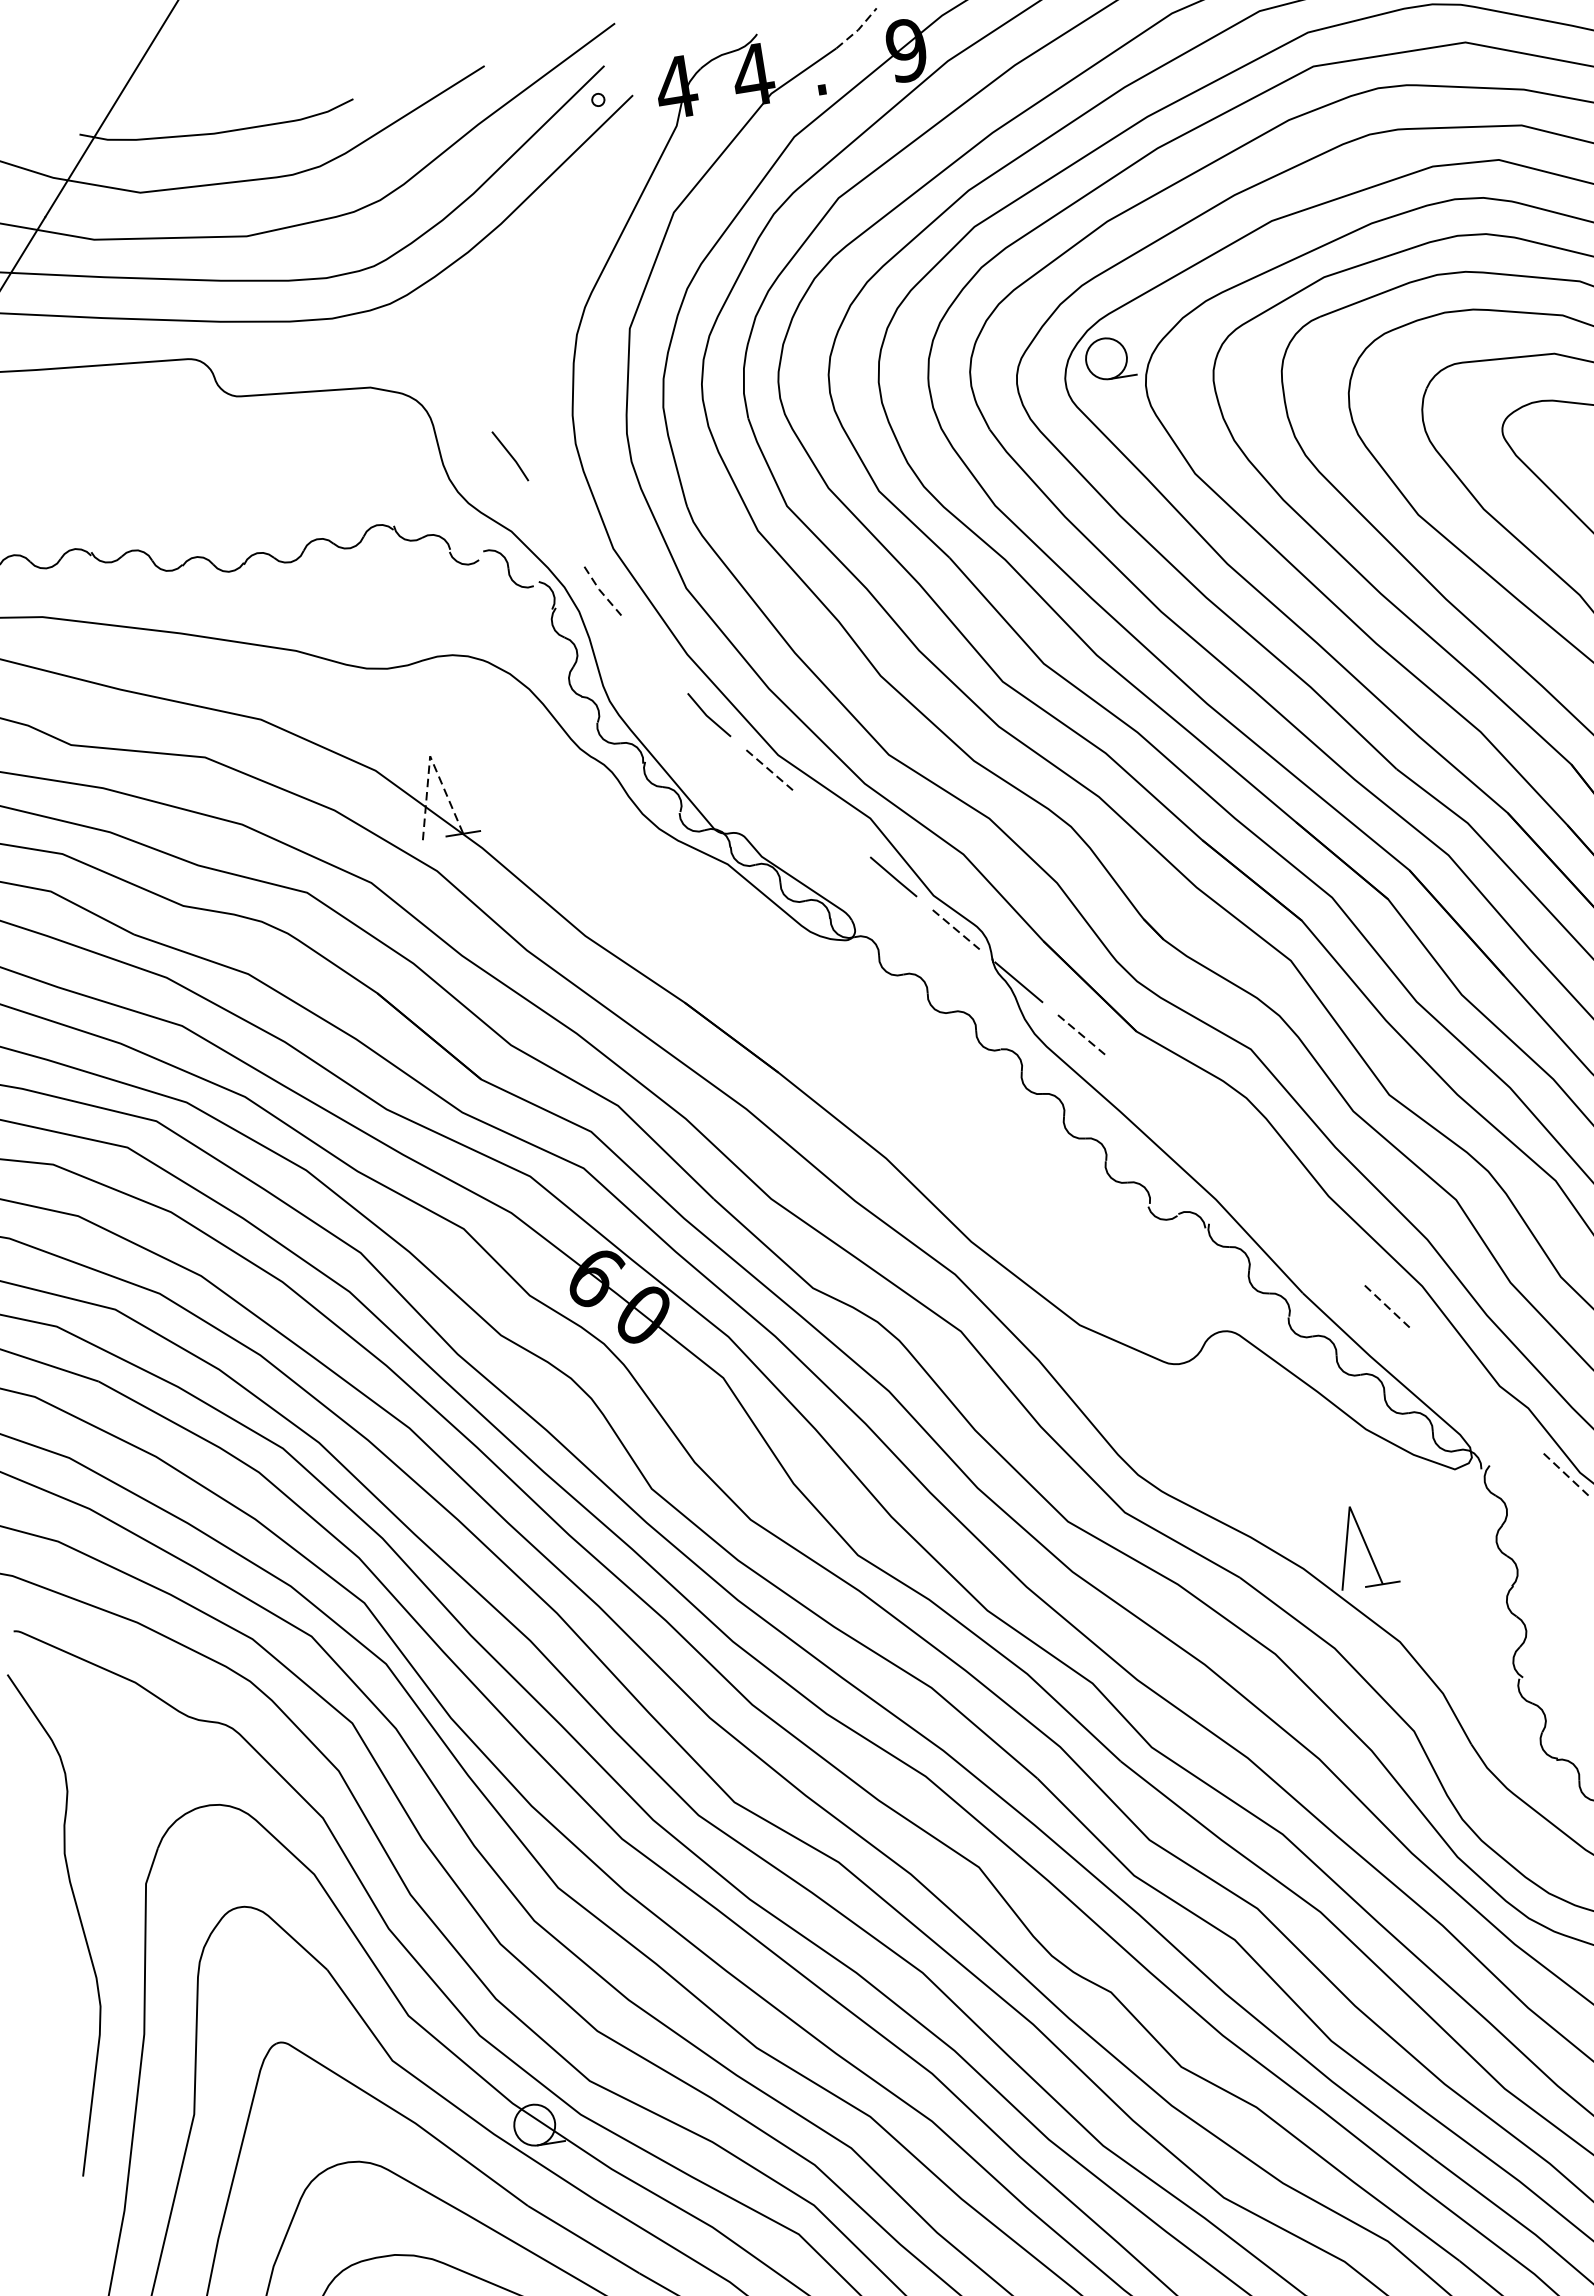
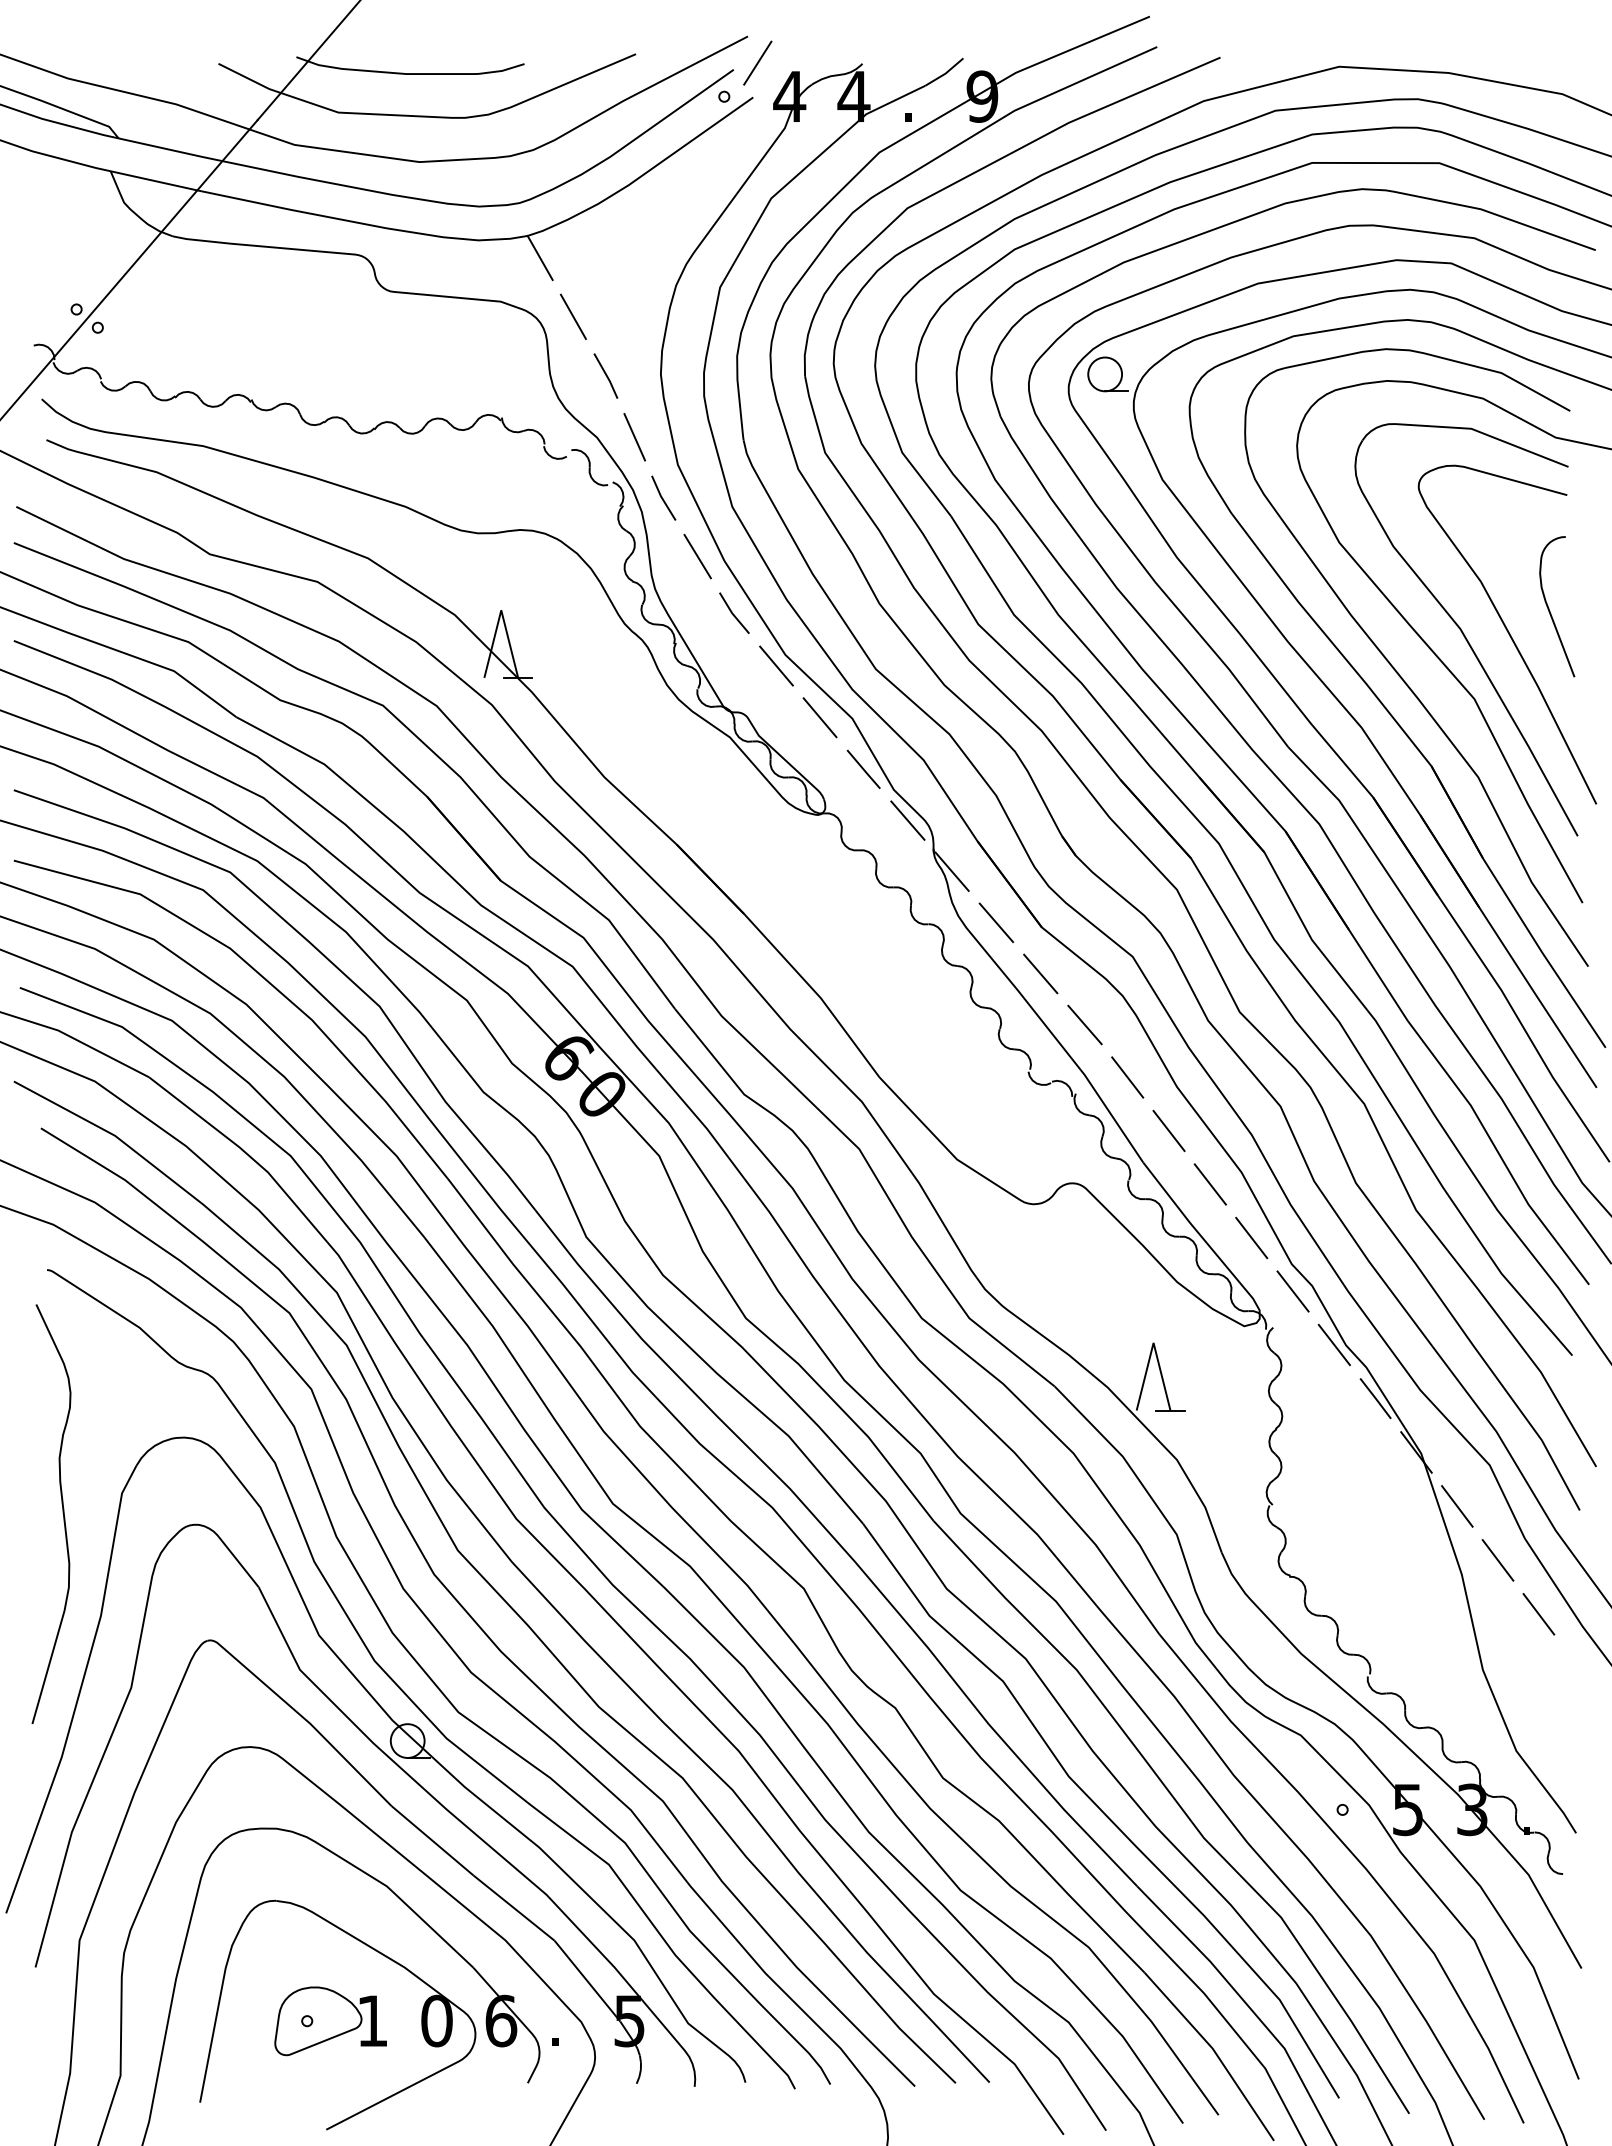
line: (858, 29) -> (945, 73), dashed -> solid
line: (631, 52) -> (757, 62), added
line: (408, 327) -> (539, 257), added
line: (459, 391) -> (572, 316), added
line: (556, 524) -> (634, 437), added
line: (601, 591) -> (662, 498), dashed -> solid
line: (654, 654) -> (697, 556), added
line: (430, 756) -> (501, 610), dashed -> solid
line: (769, 770) -> (776, 666), dashed -> solid
line: (830, 823) -> (819, 717), added
line: (957, 930) -> (908, 821), dashed -> solid
line: (1081, 1035) -> (996, 923), dashed -> solid
line: (1143, 1086) -> (1040, 973), added
line: (1206, 1139) -> (1084, 1024), added
line: (1267, 1194) -> (1127, 1077), added
line: (1326, 1250) -> (1168, 1130), added
line: (1387, 1306) -> (1210, 1184), dashed -> solid
line: (1446, 1362) -> (1251, 1237), added
line: (1505, 1418) -> (1292, 1291), added
line: (1566, 1475) -> (1334, 1345), dashed -> solid

